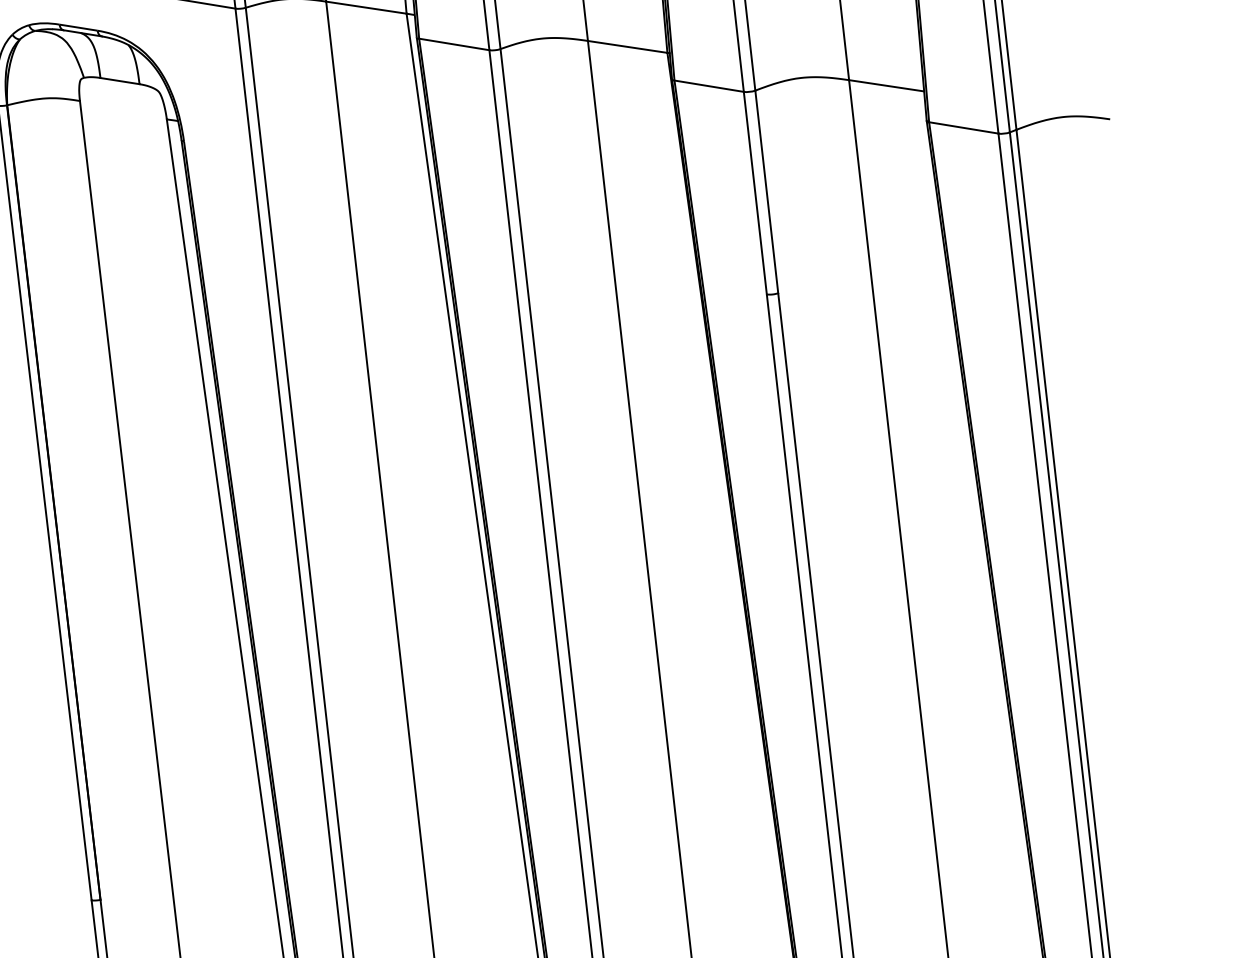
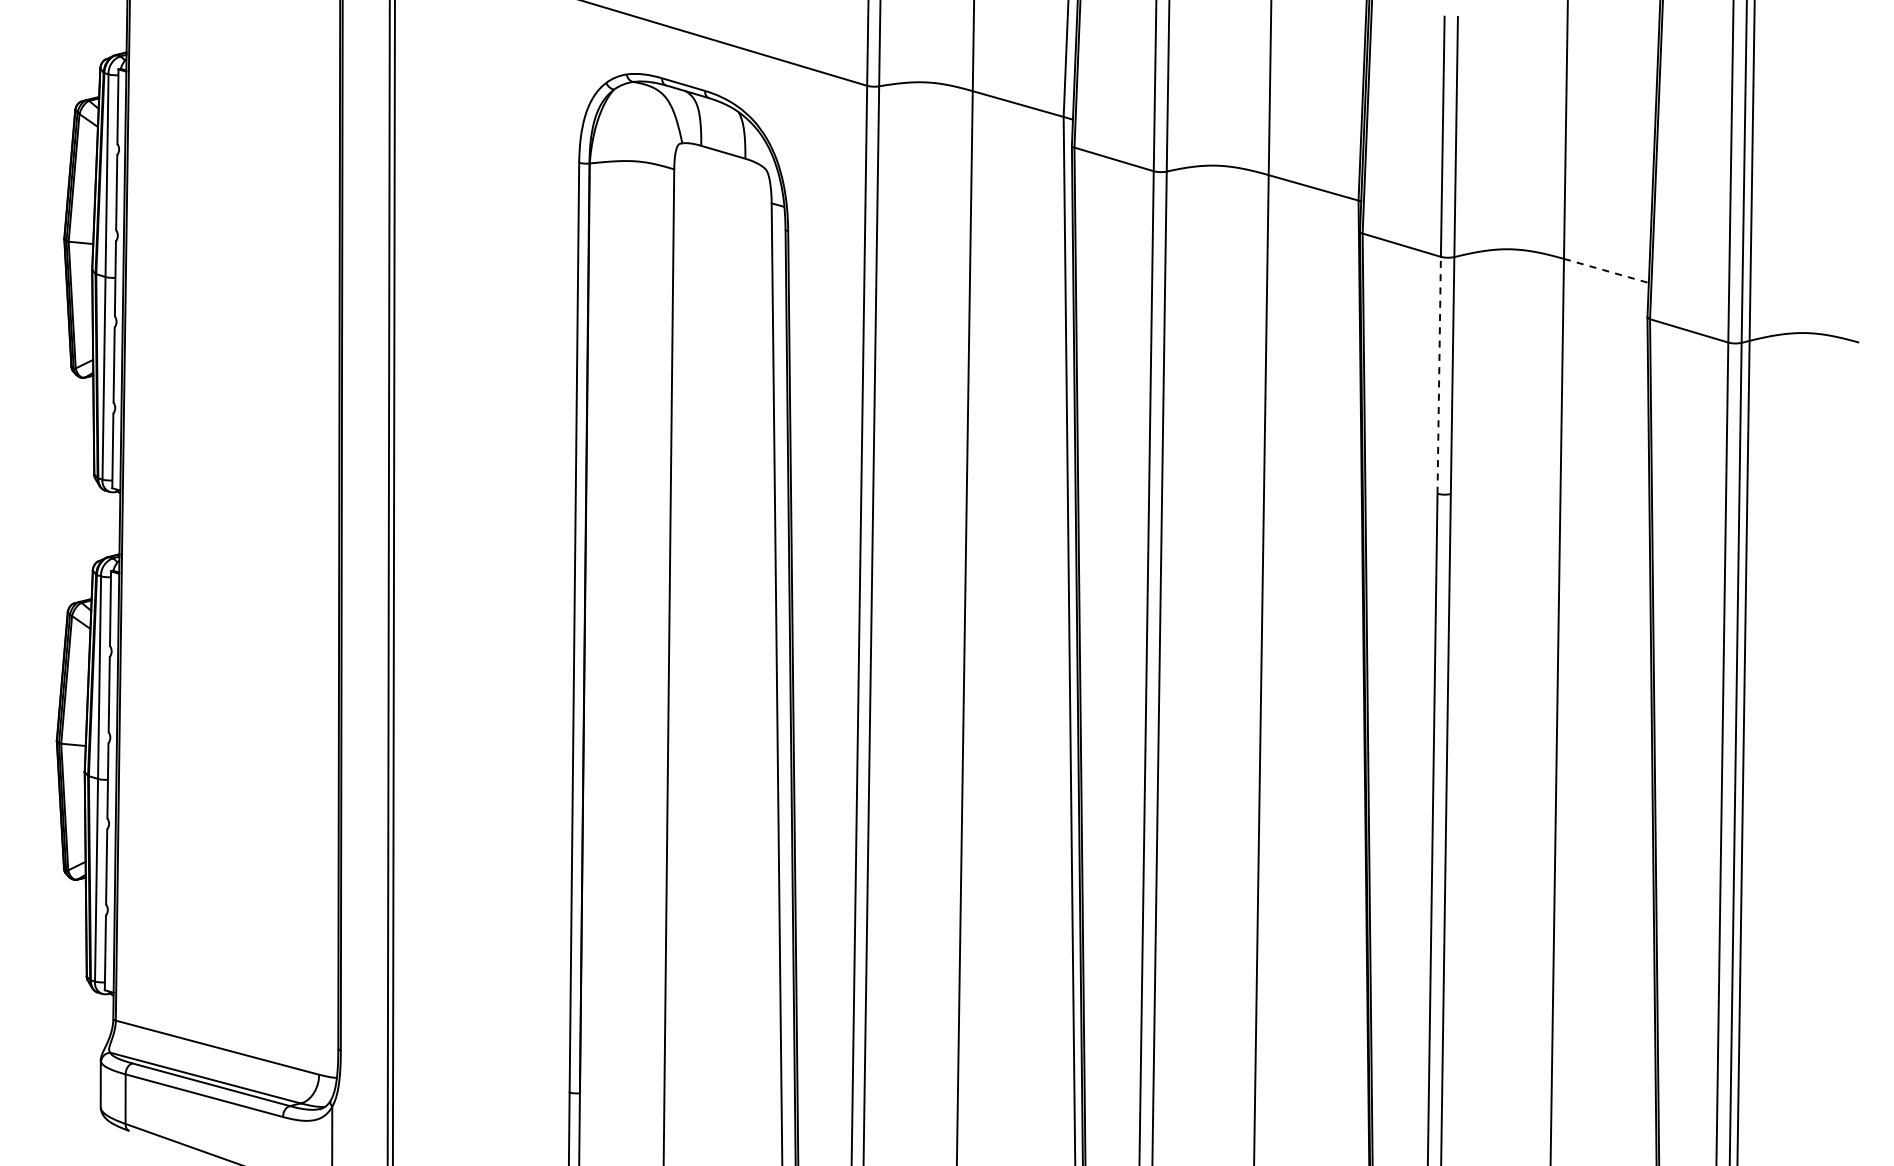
line: (886, 86) -> (1606, 271), solid -> dashed
line: (755, 192) -> (1439, 374), solid -> dashed

